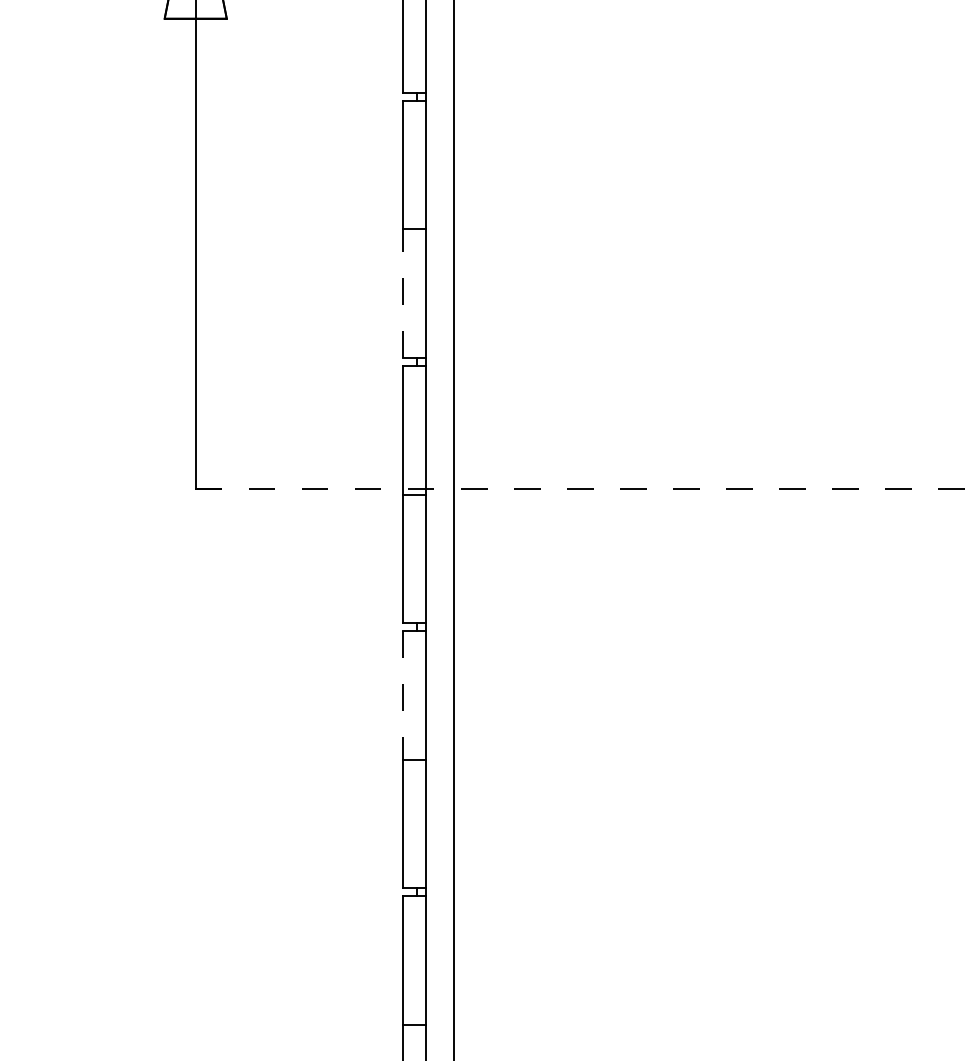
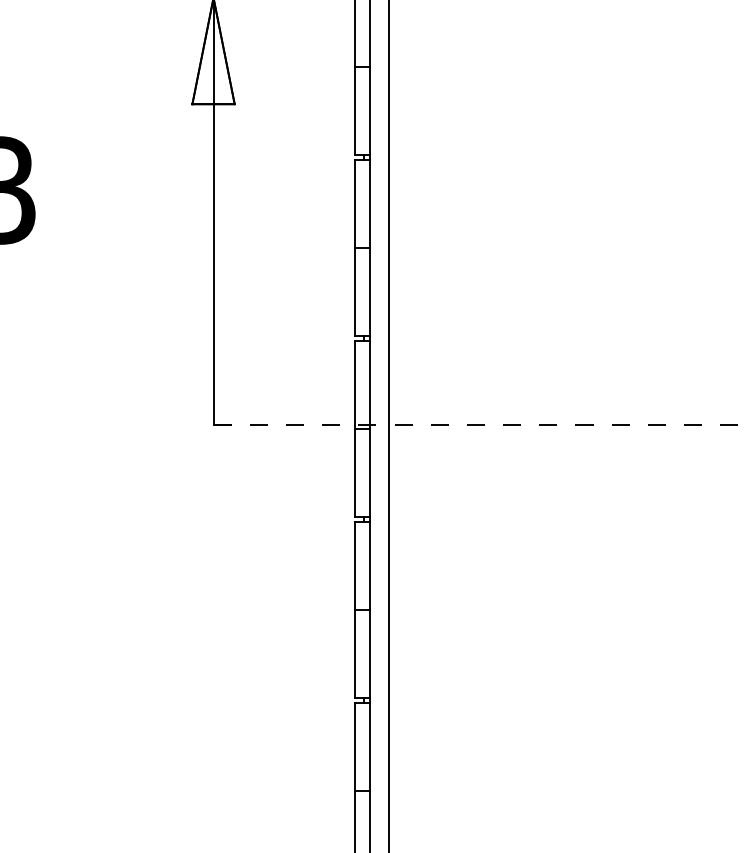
line: (403, 292) -> (355, 291), dashed -> solid
line: (403, 695) -> (355, 566), dashed -> solid

